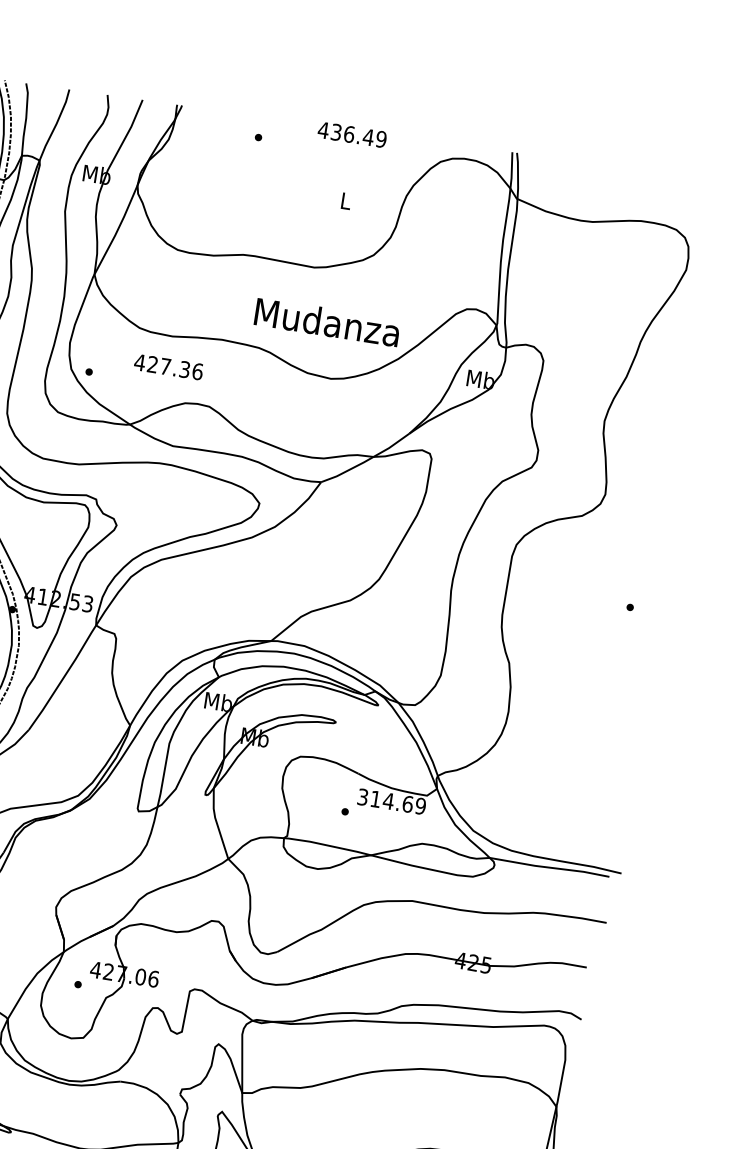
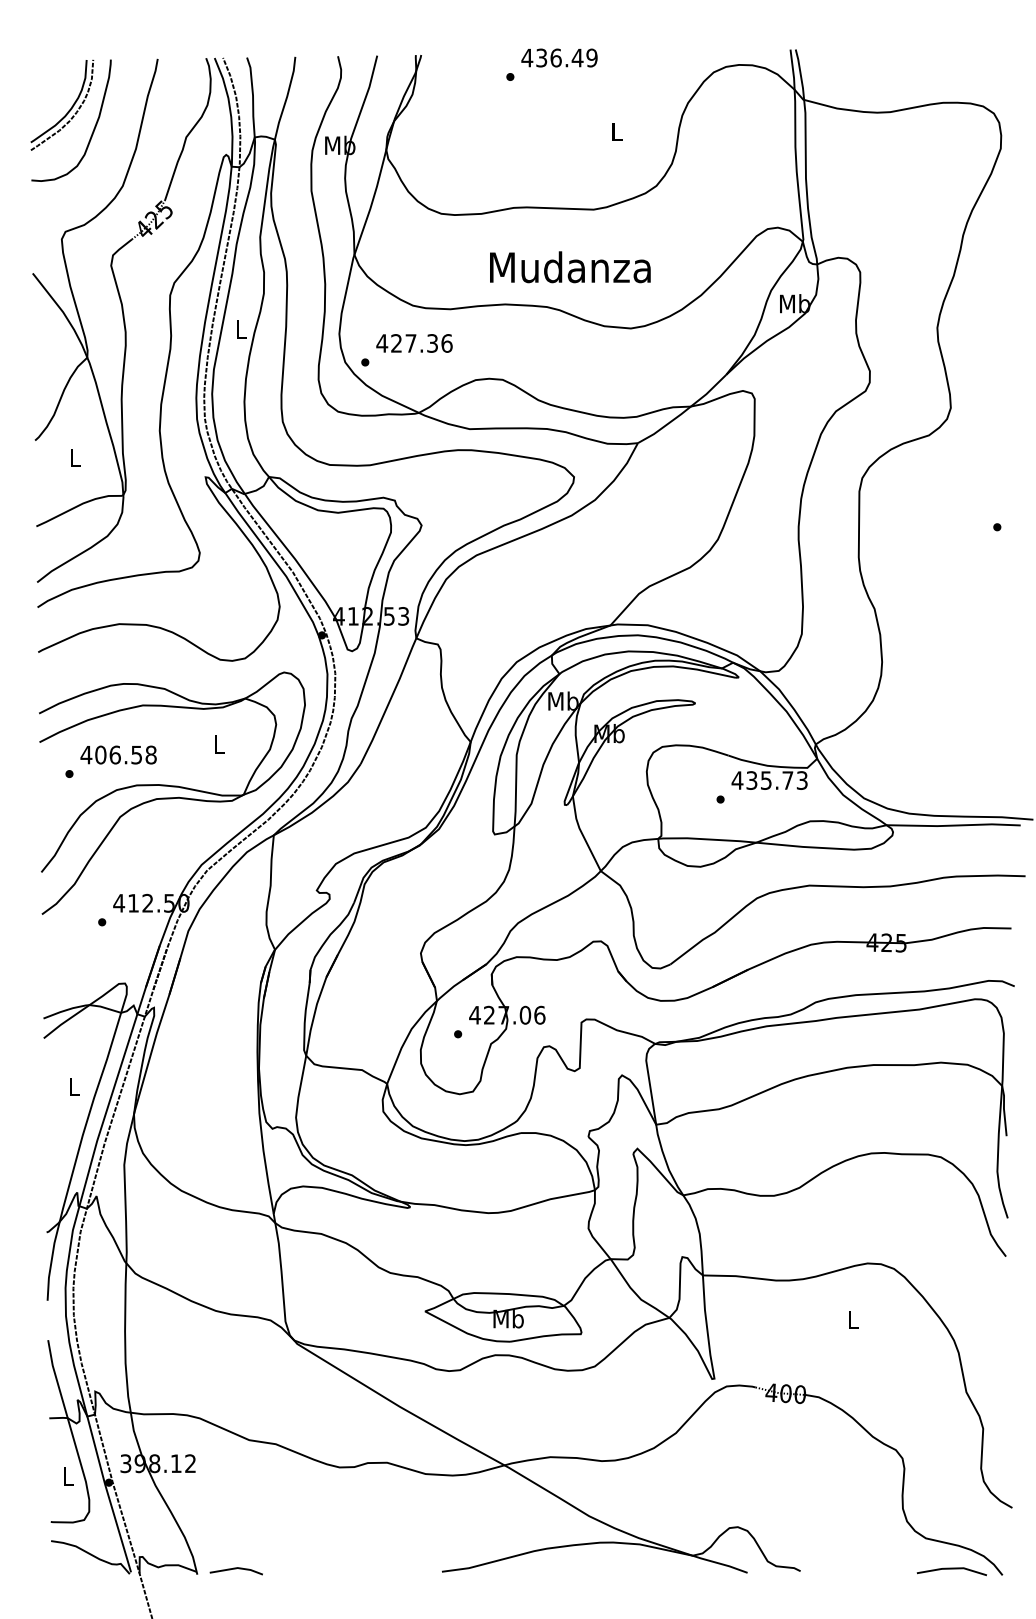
text: (352, 134) -> (559, 57), moved
text: (327, 322) -> (570, 267), moved
text: (168, 367) -> (414, 343), moved
text: (391, 801) -> (769, 780), 314.69 -> 435.73

